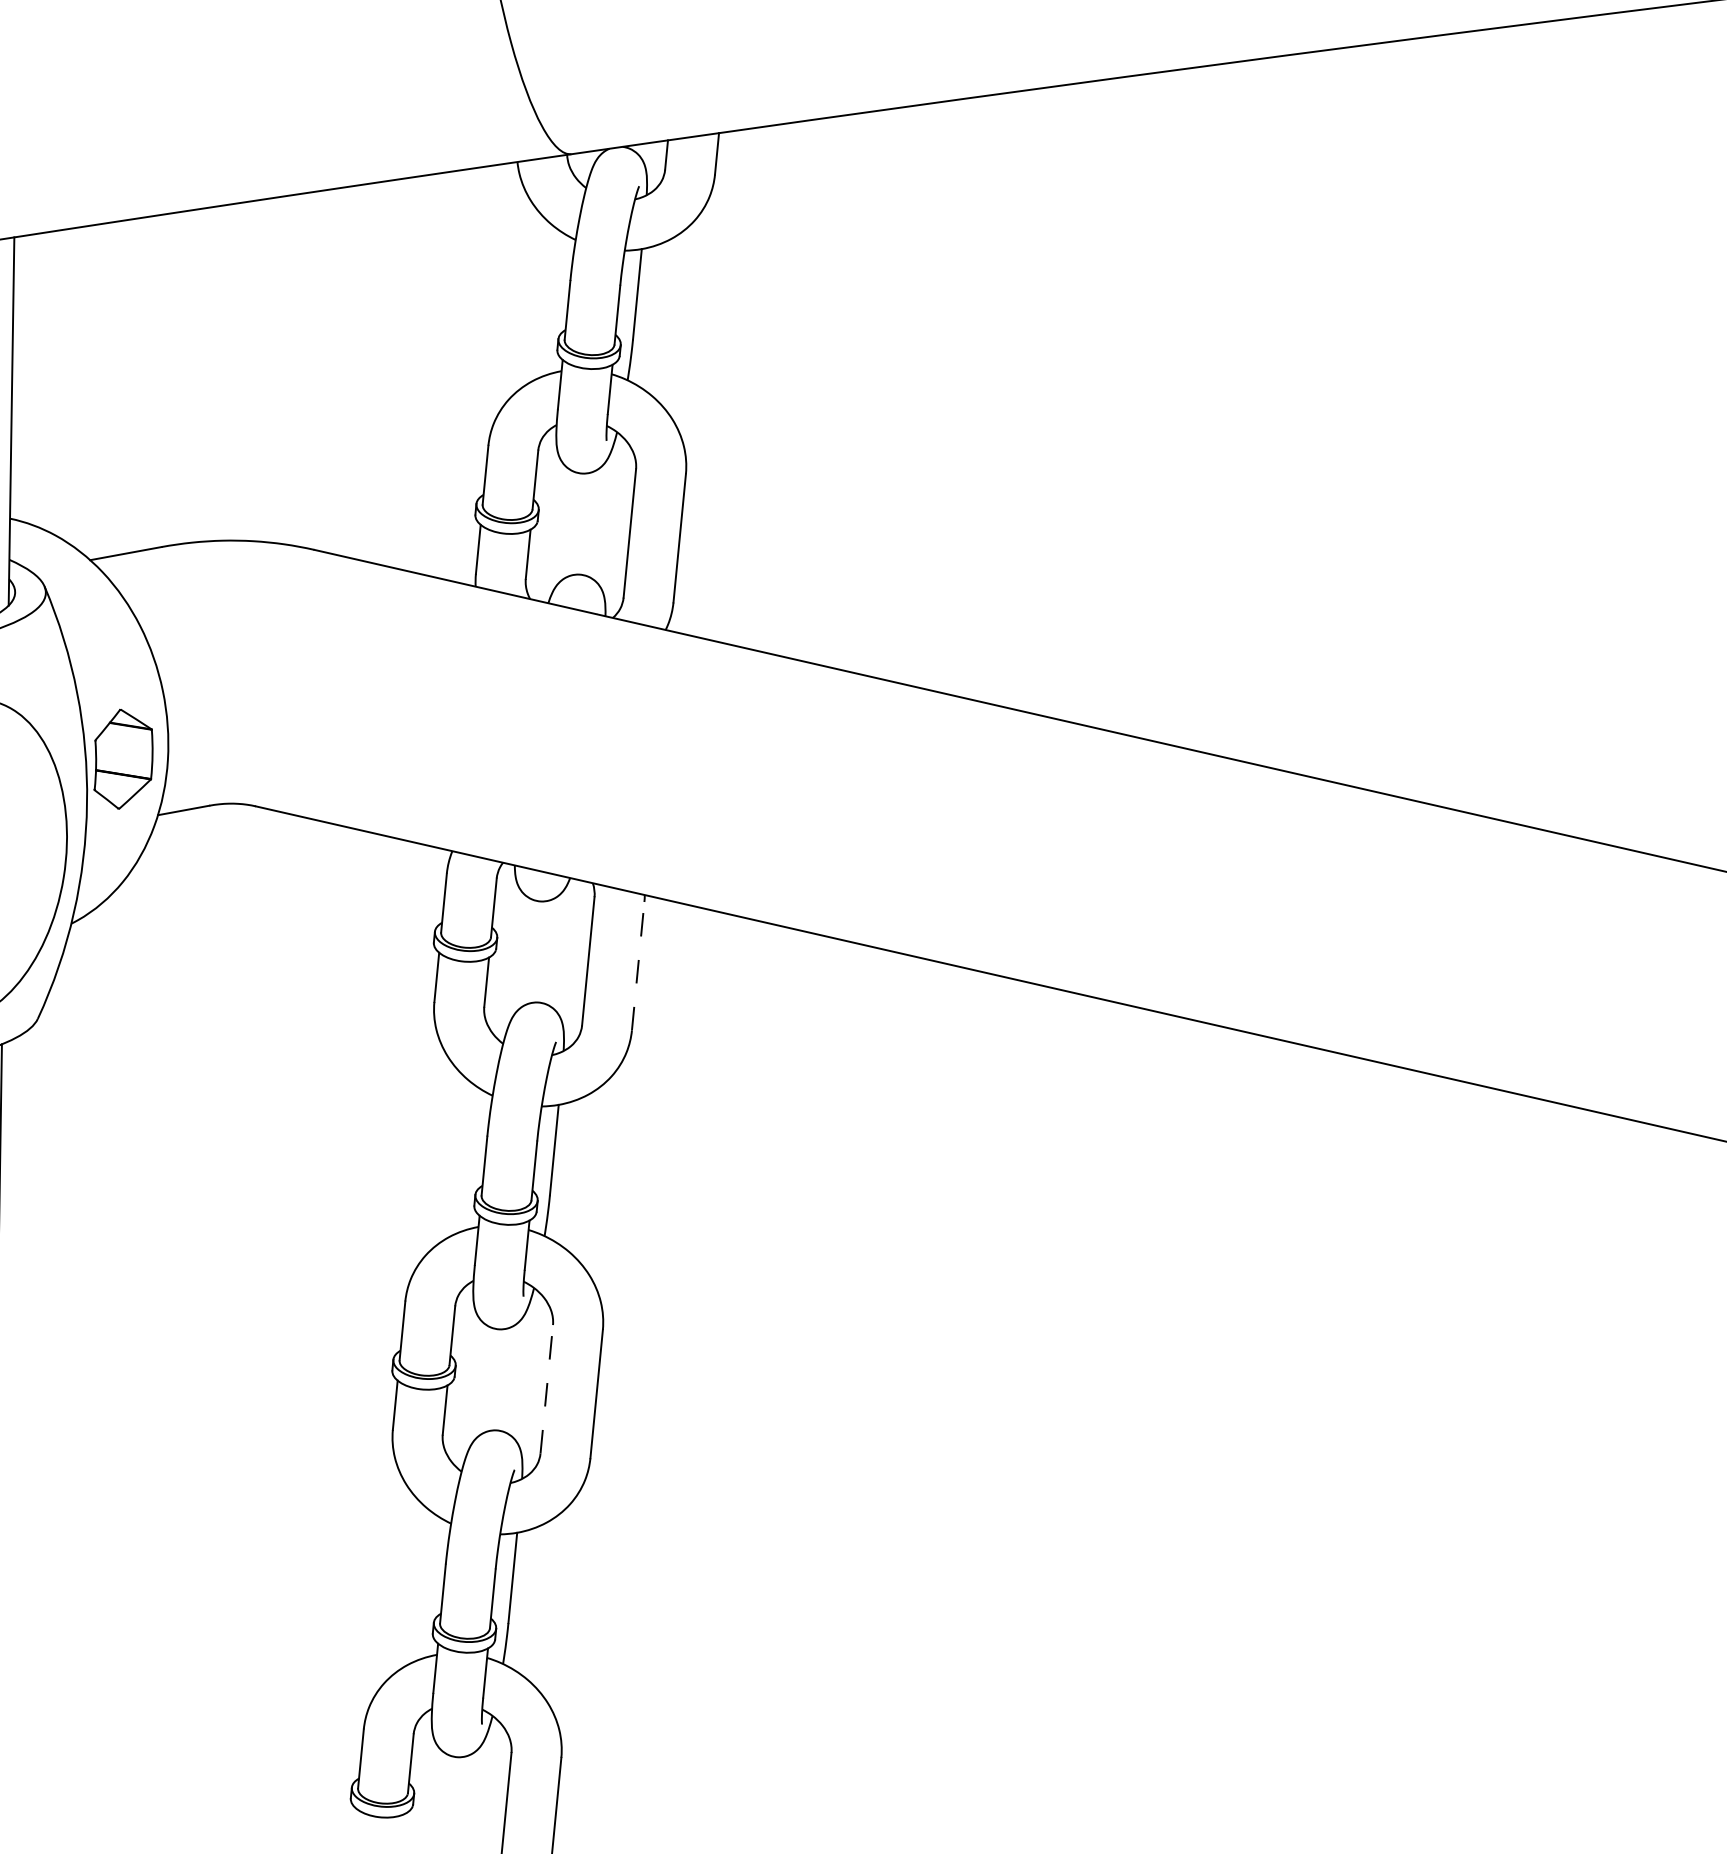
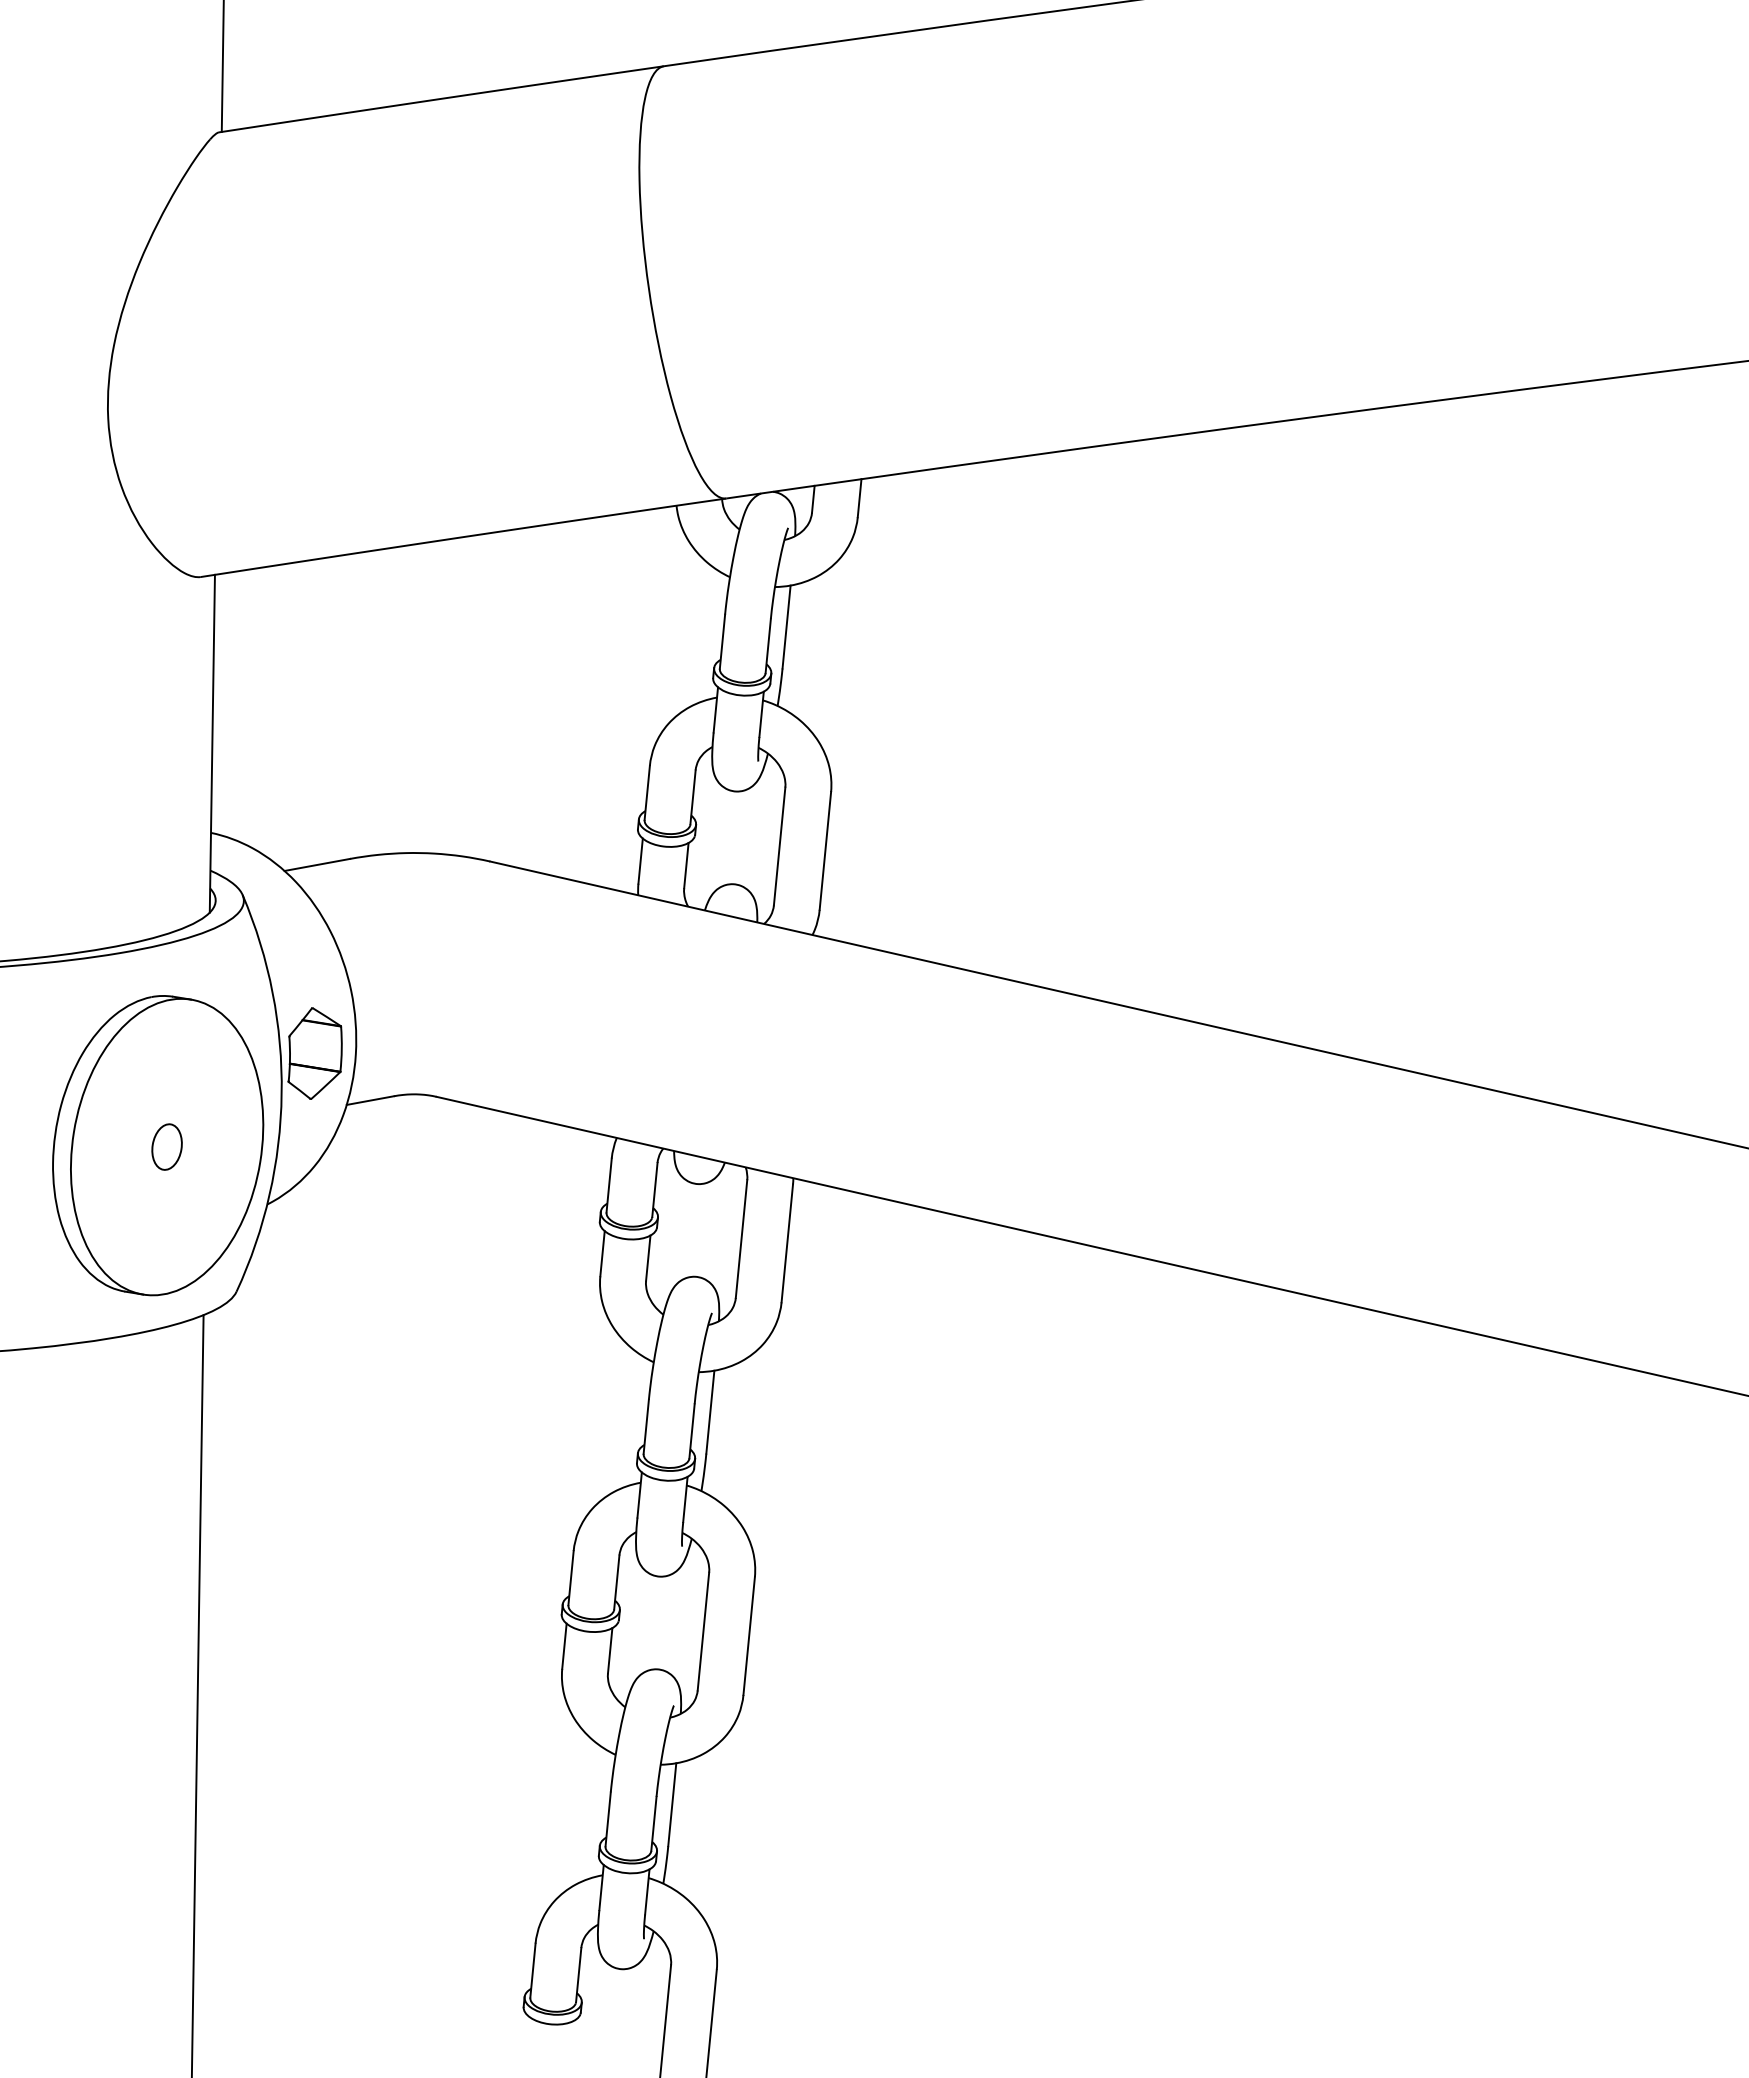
line: (638, 965) -> (787, 1242), dashed -> solid
line: (546, 1389) -> (703, 1631), dashed -> solid

